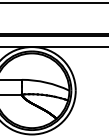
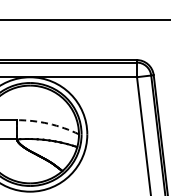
arc: (46, 82) -> (48, 123), solid -> dashed

